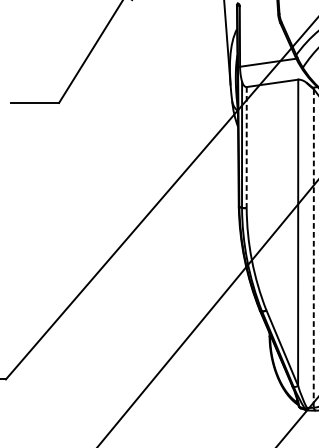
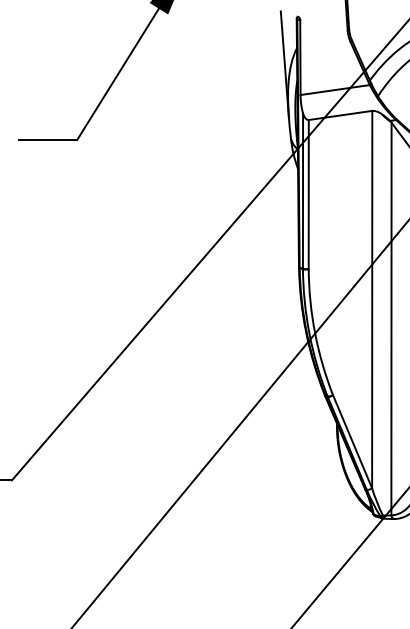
line: (246, 147) -> (308, 194), dashed -> solid
line: (313, 248) -> (391, 319), dashed -> solid

